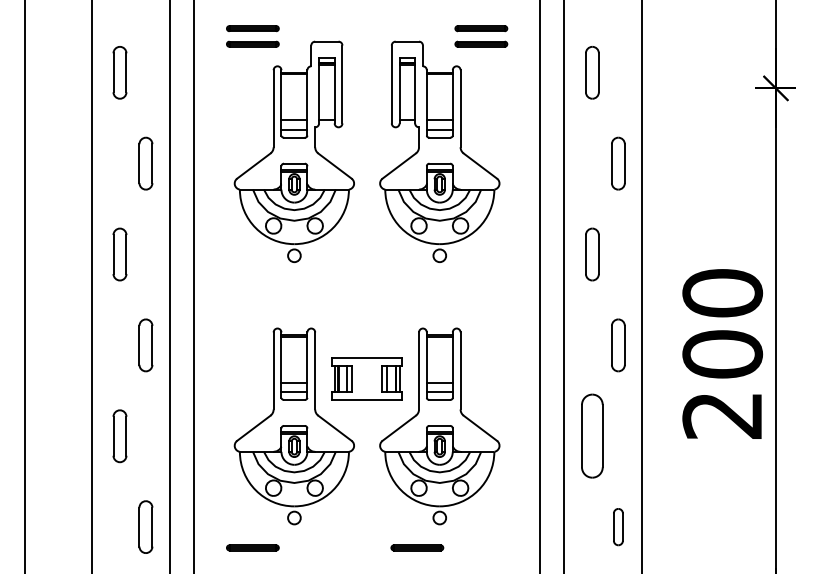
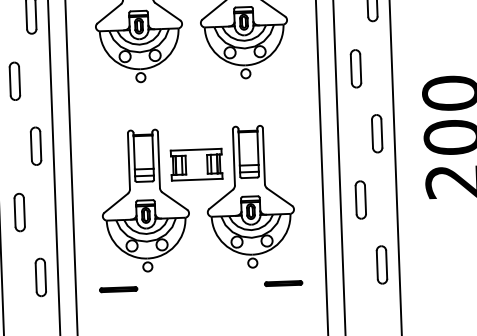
part: (592, 436) -> (360, 200), size x0.62
part: (618, 526) -> (382, 264), size x1.43
part: (417, 547) -> (283, 283), moved

